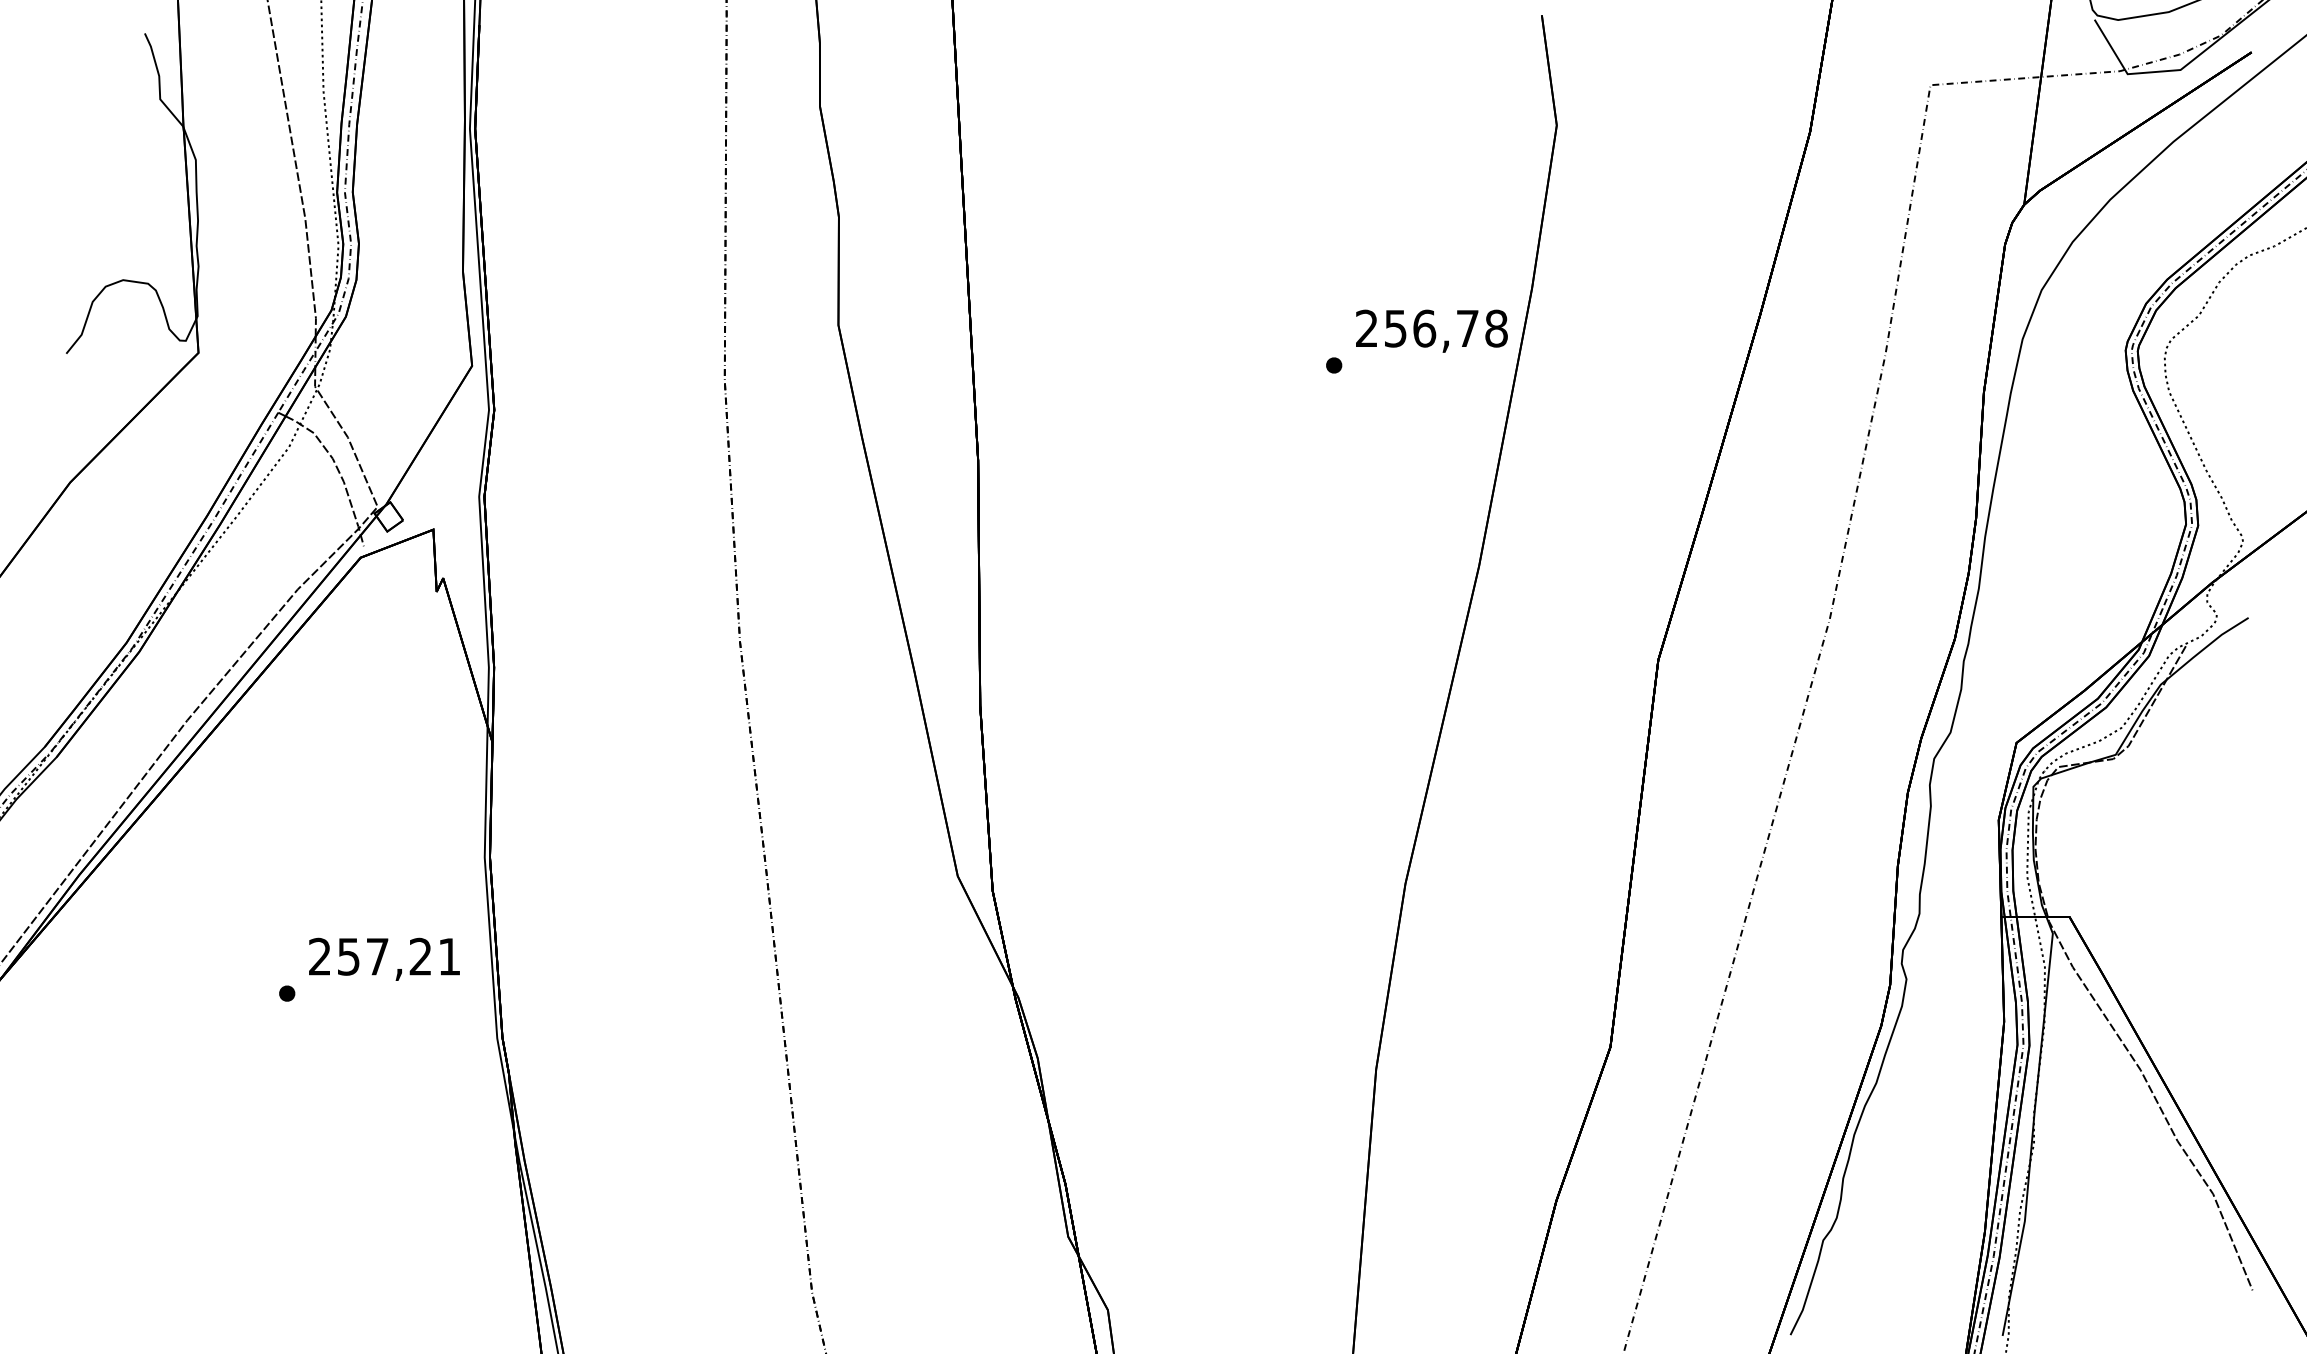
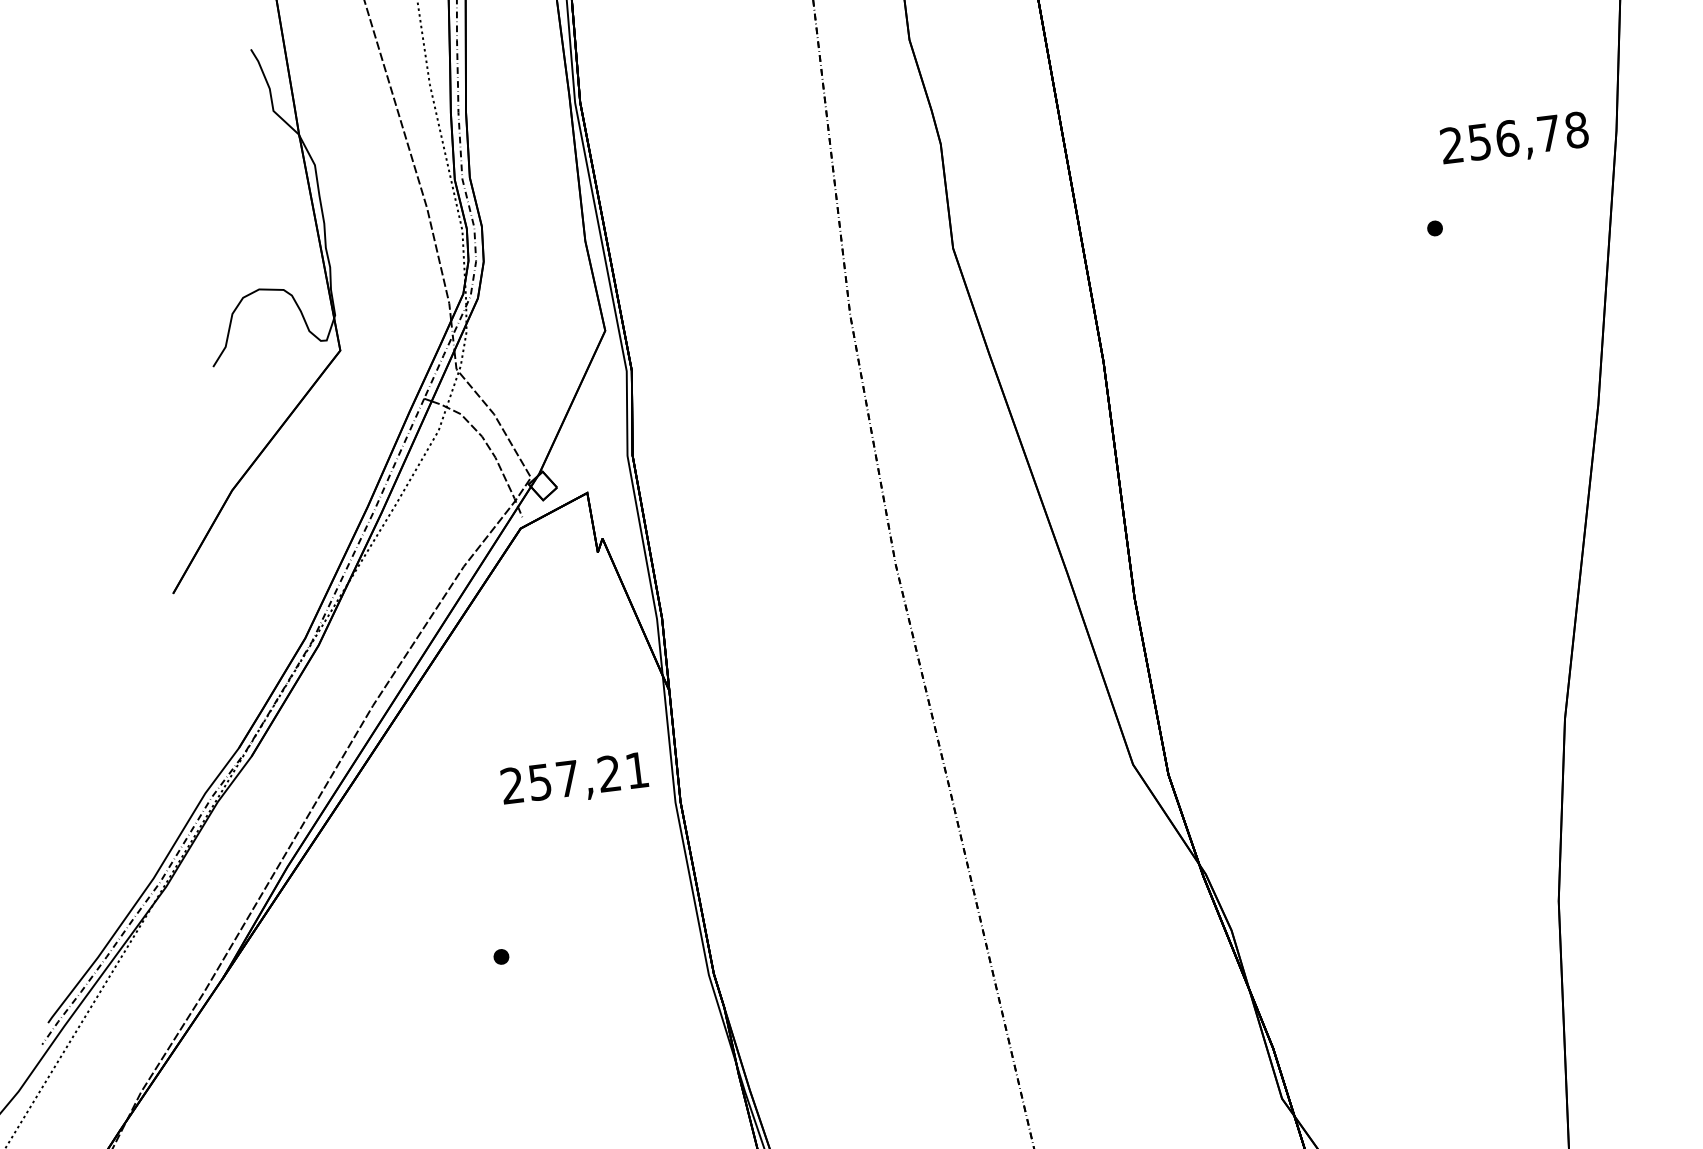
text: (1431, 330) -> (1514, 139), moved
text: (384, 958) -> (574, 779), moved

